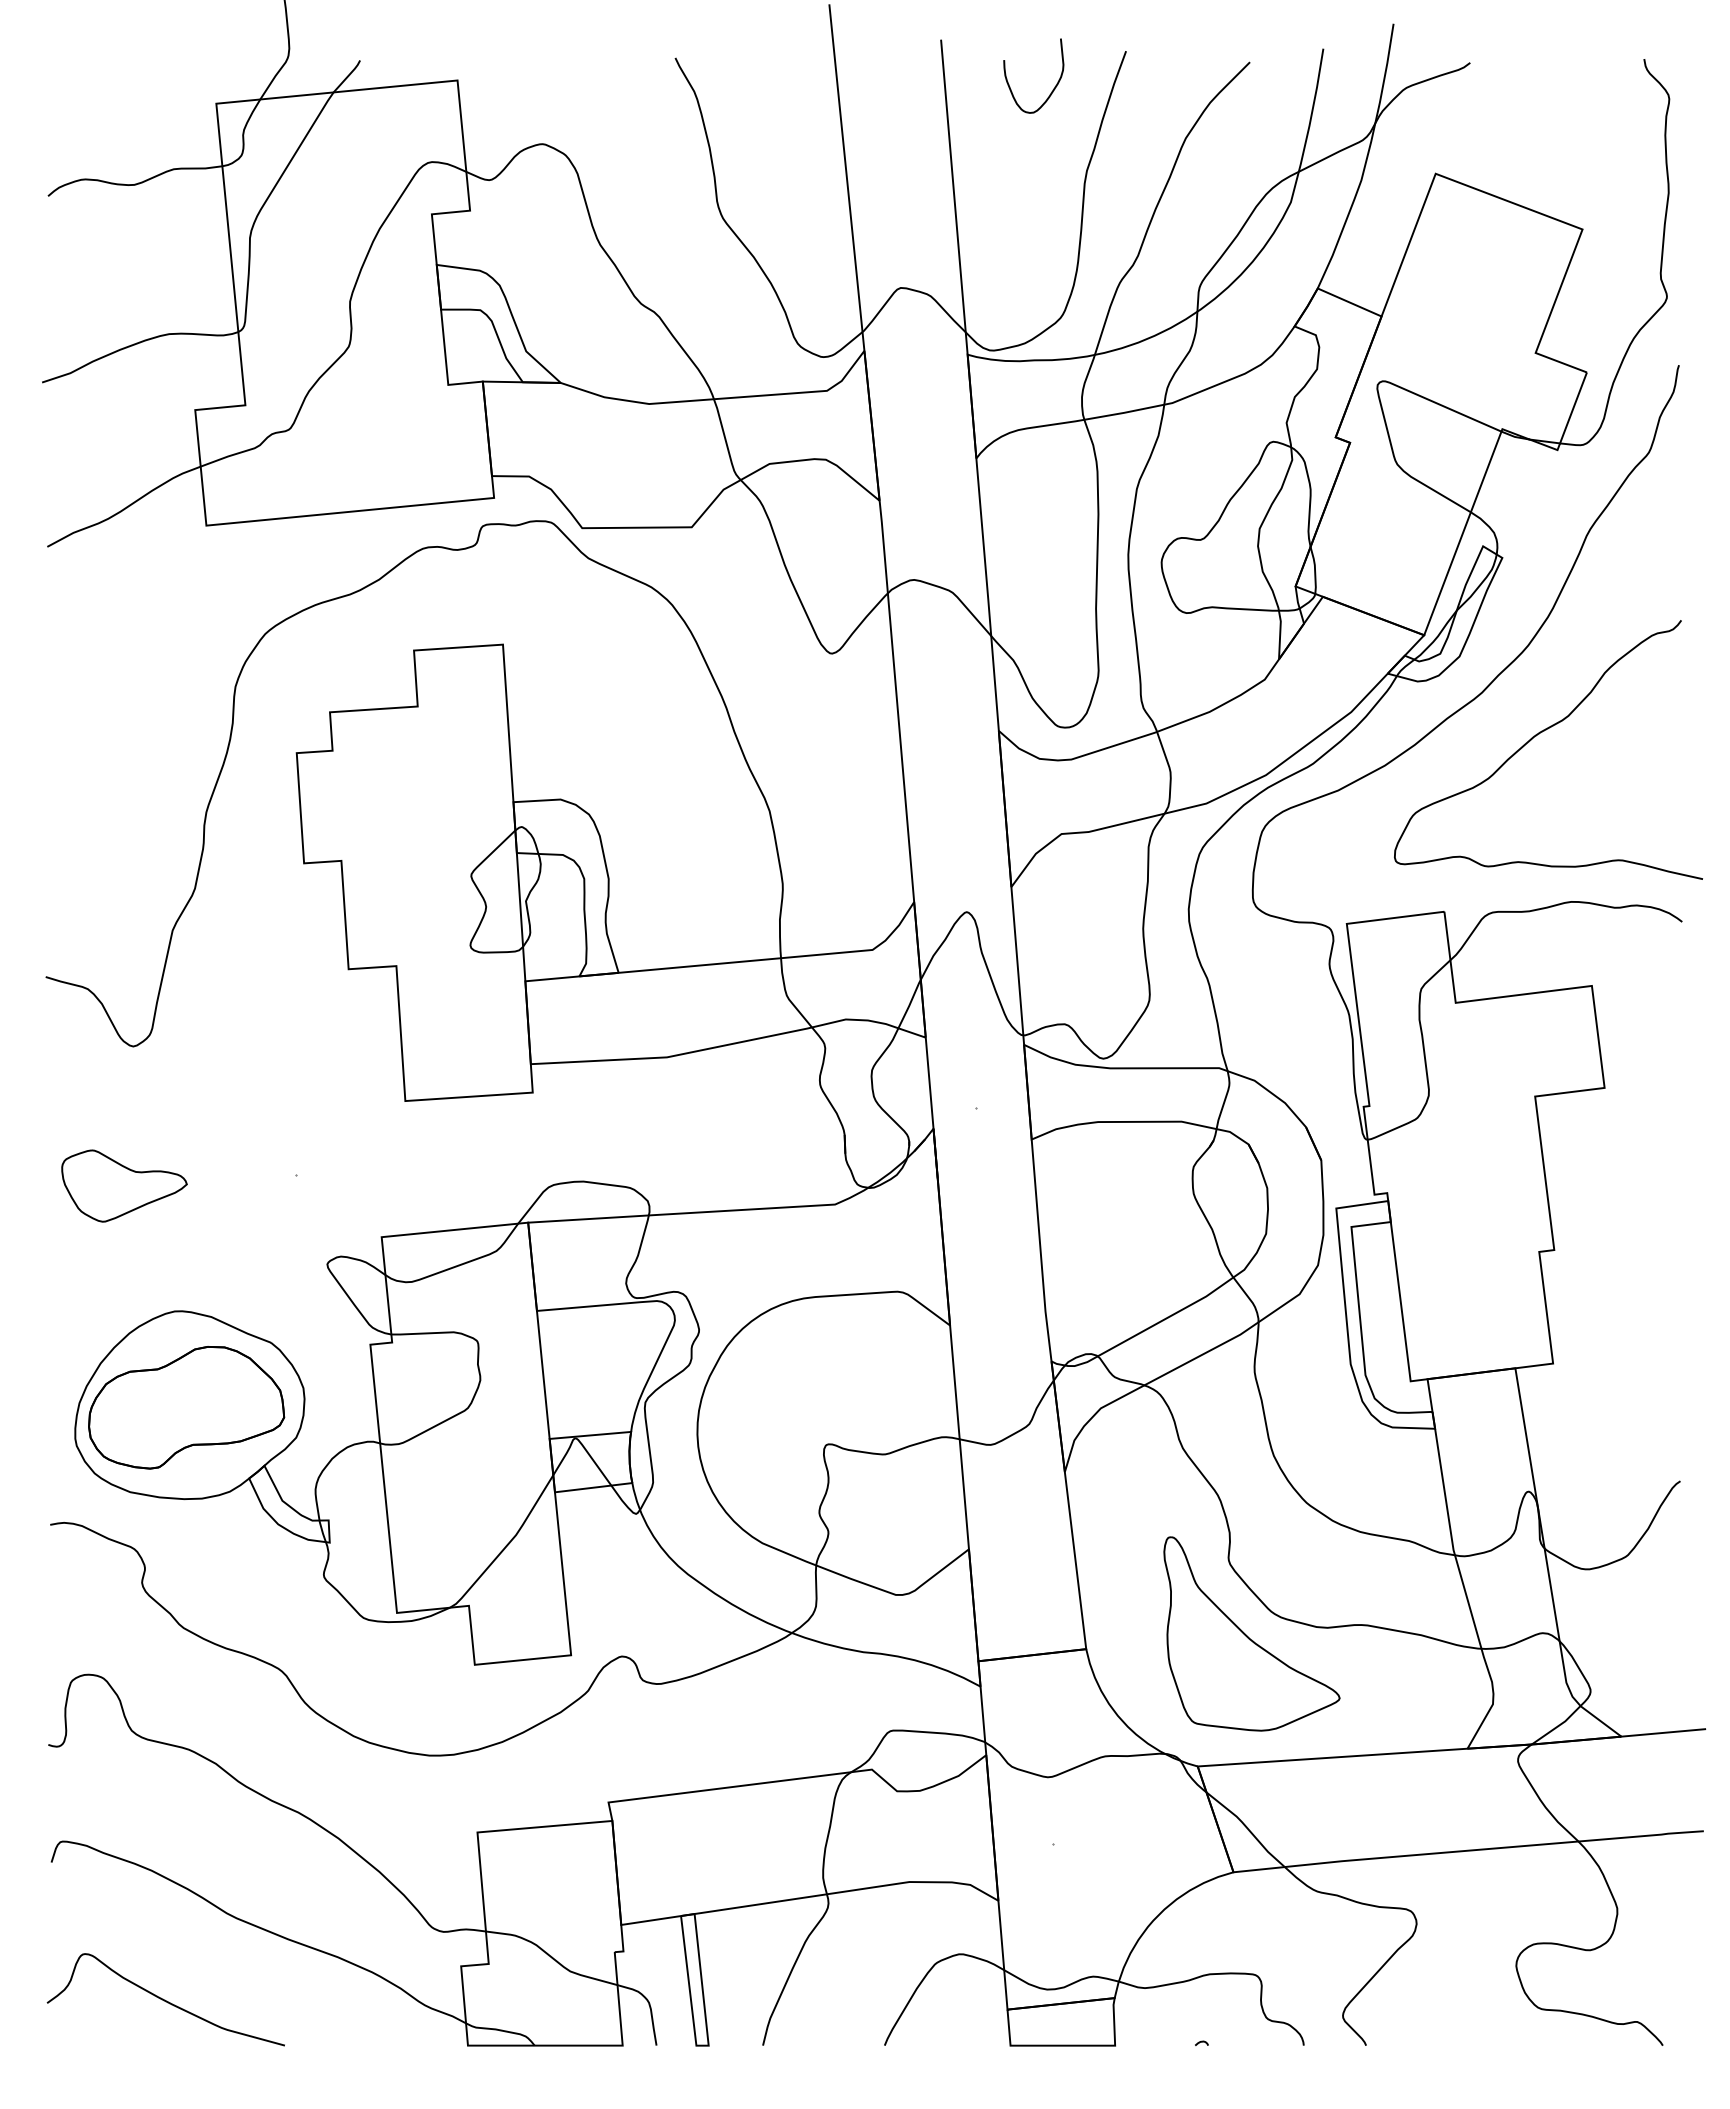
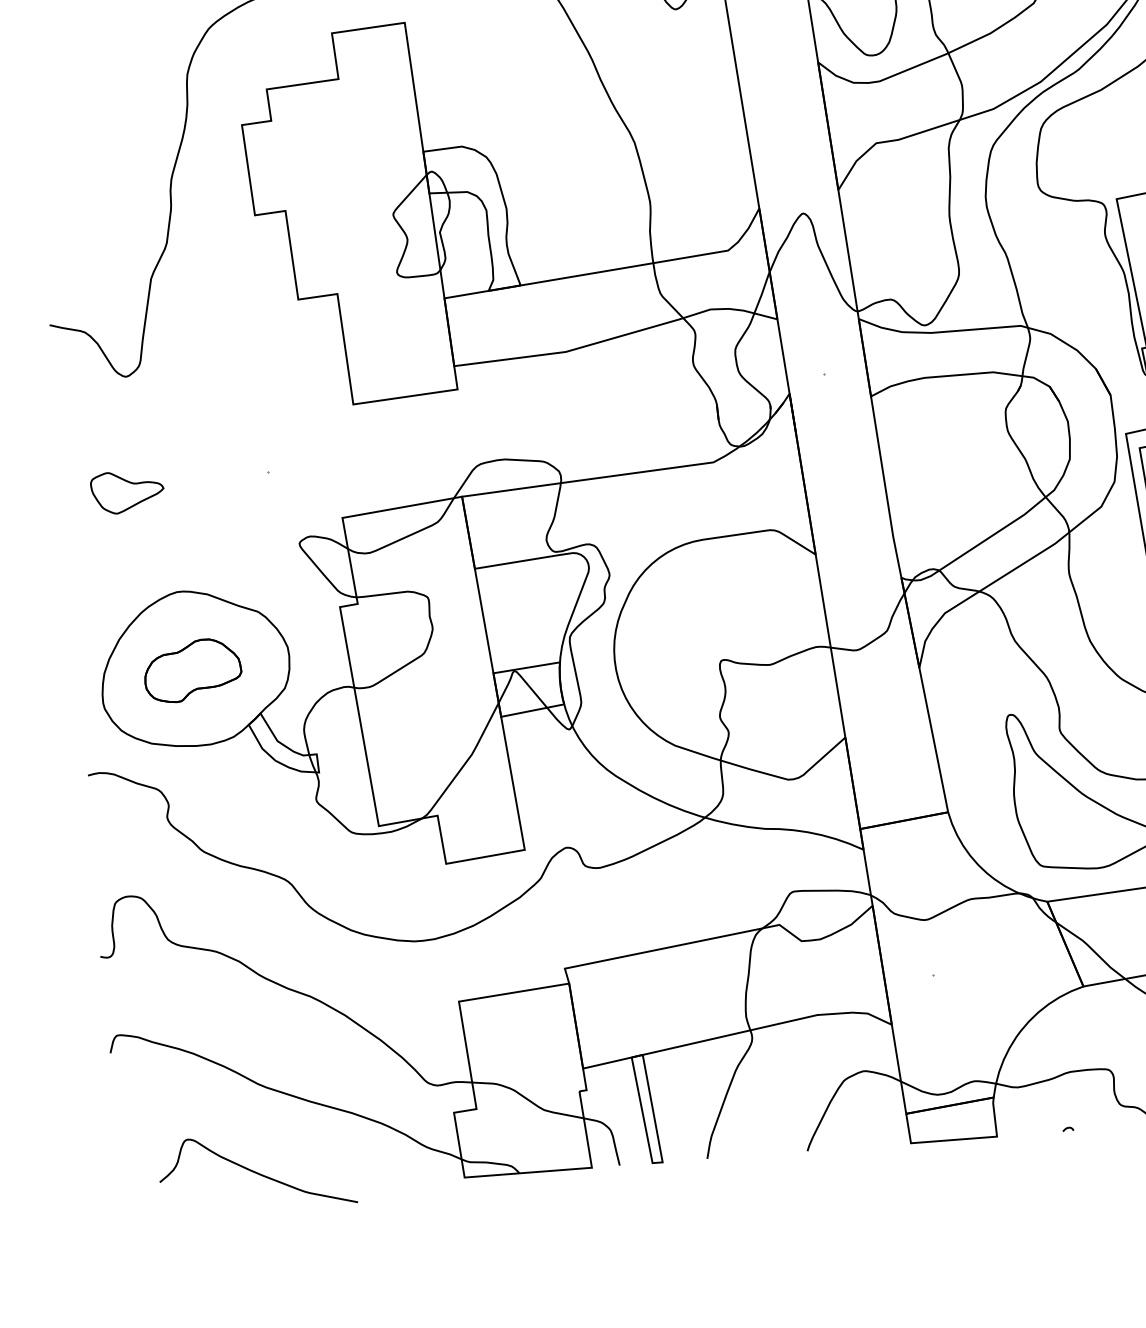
part: (124, 1185) -> (127, 491), size x0.7
part: (186, 1407) -> (192, 670), size x0.6
curve: (164, 1999) -> (256, 1171), moved

